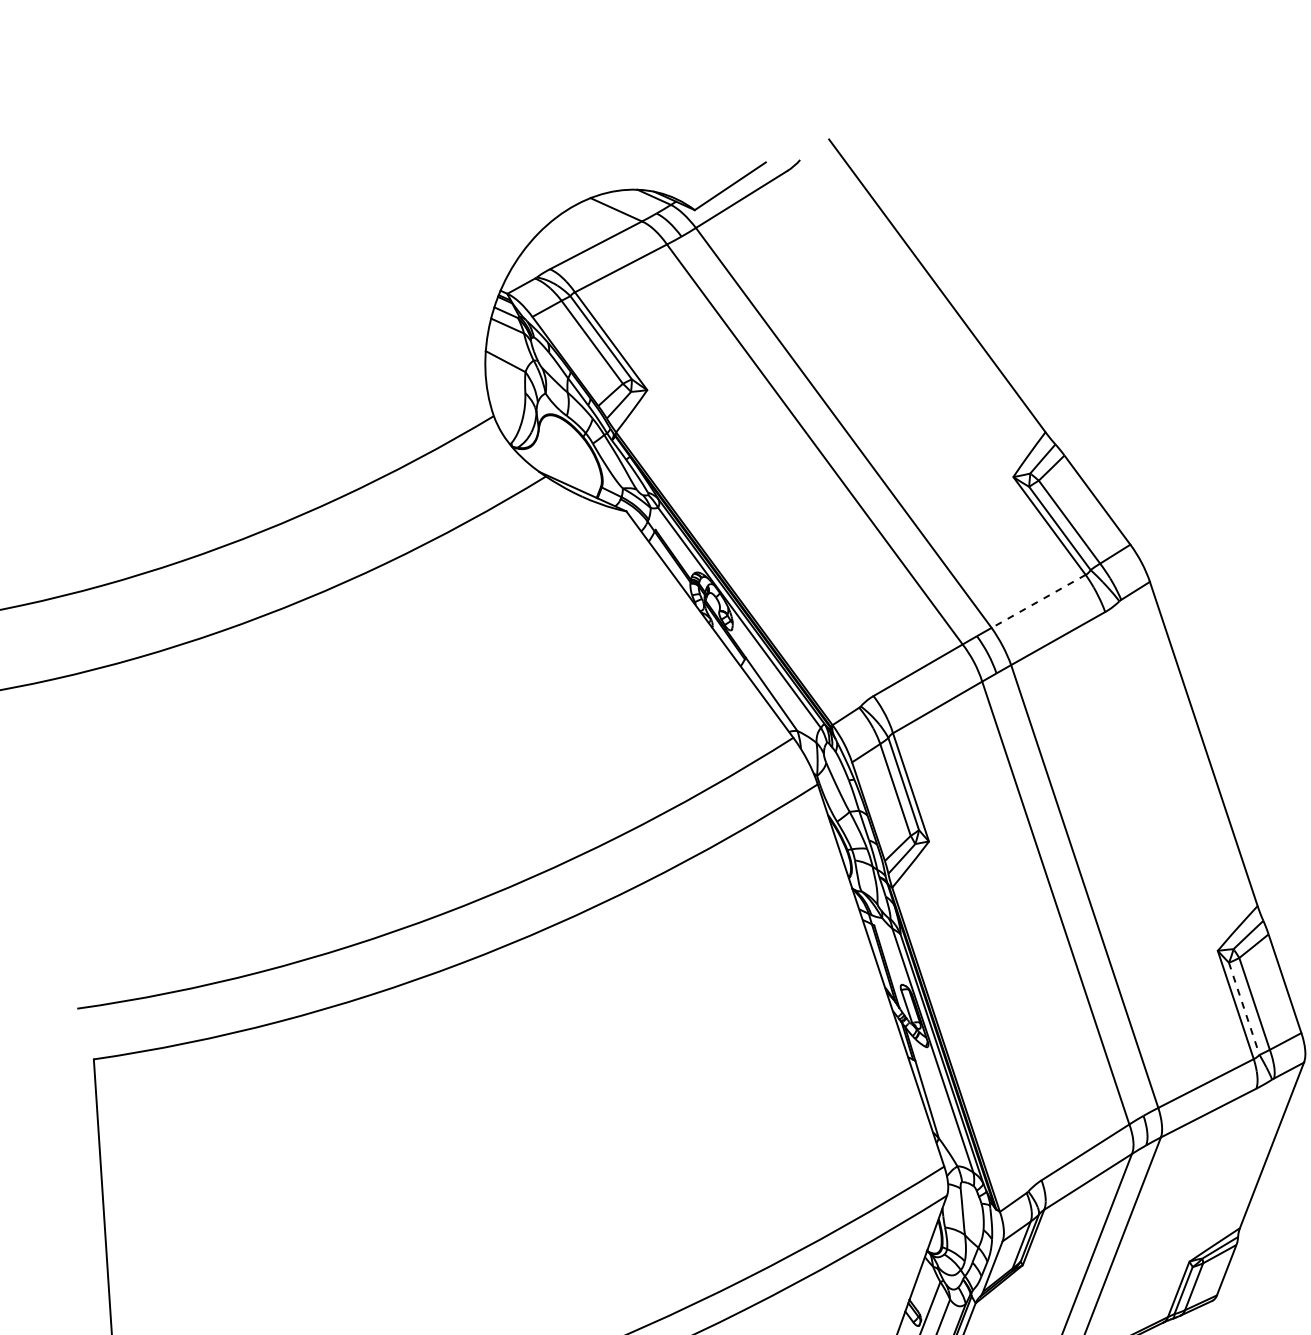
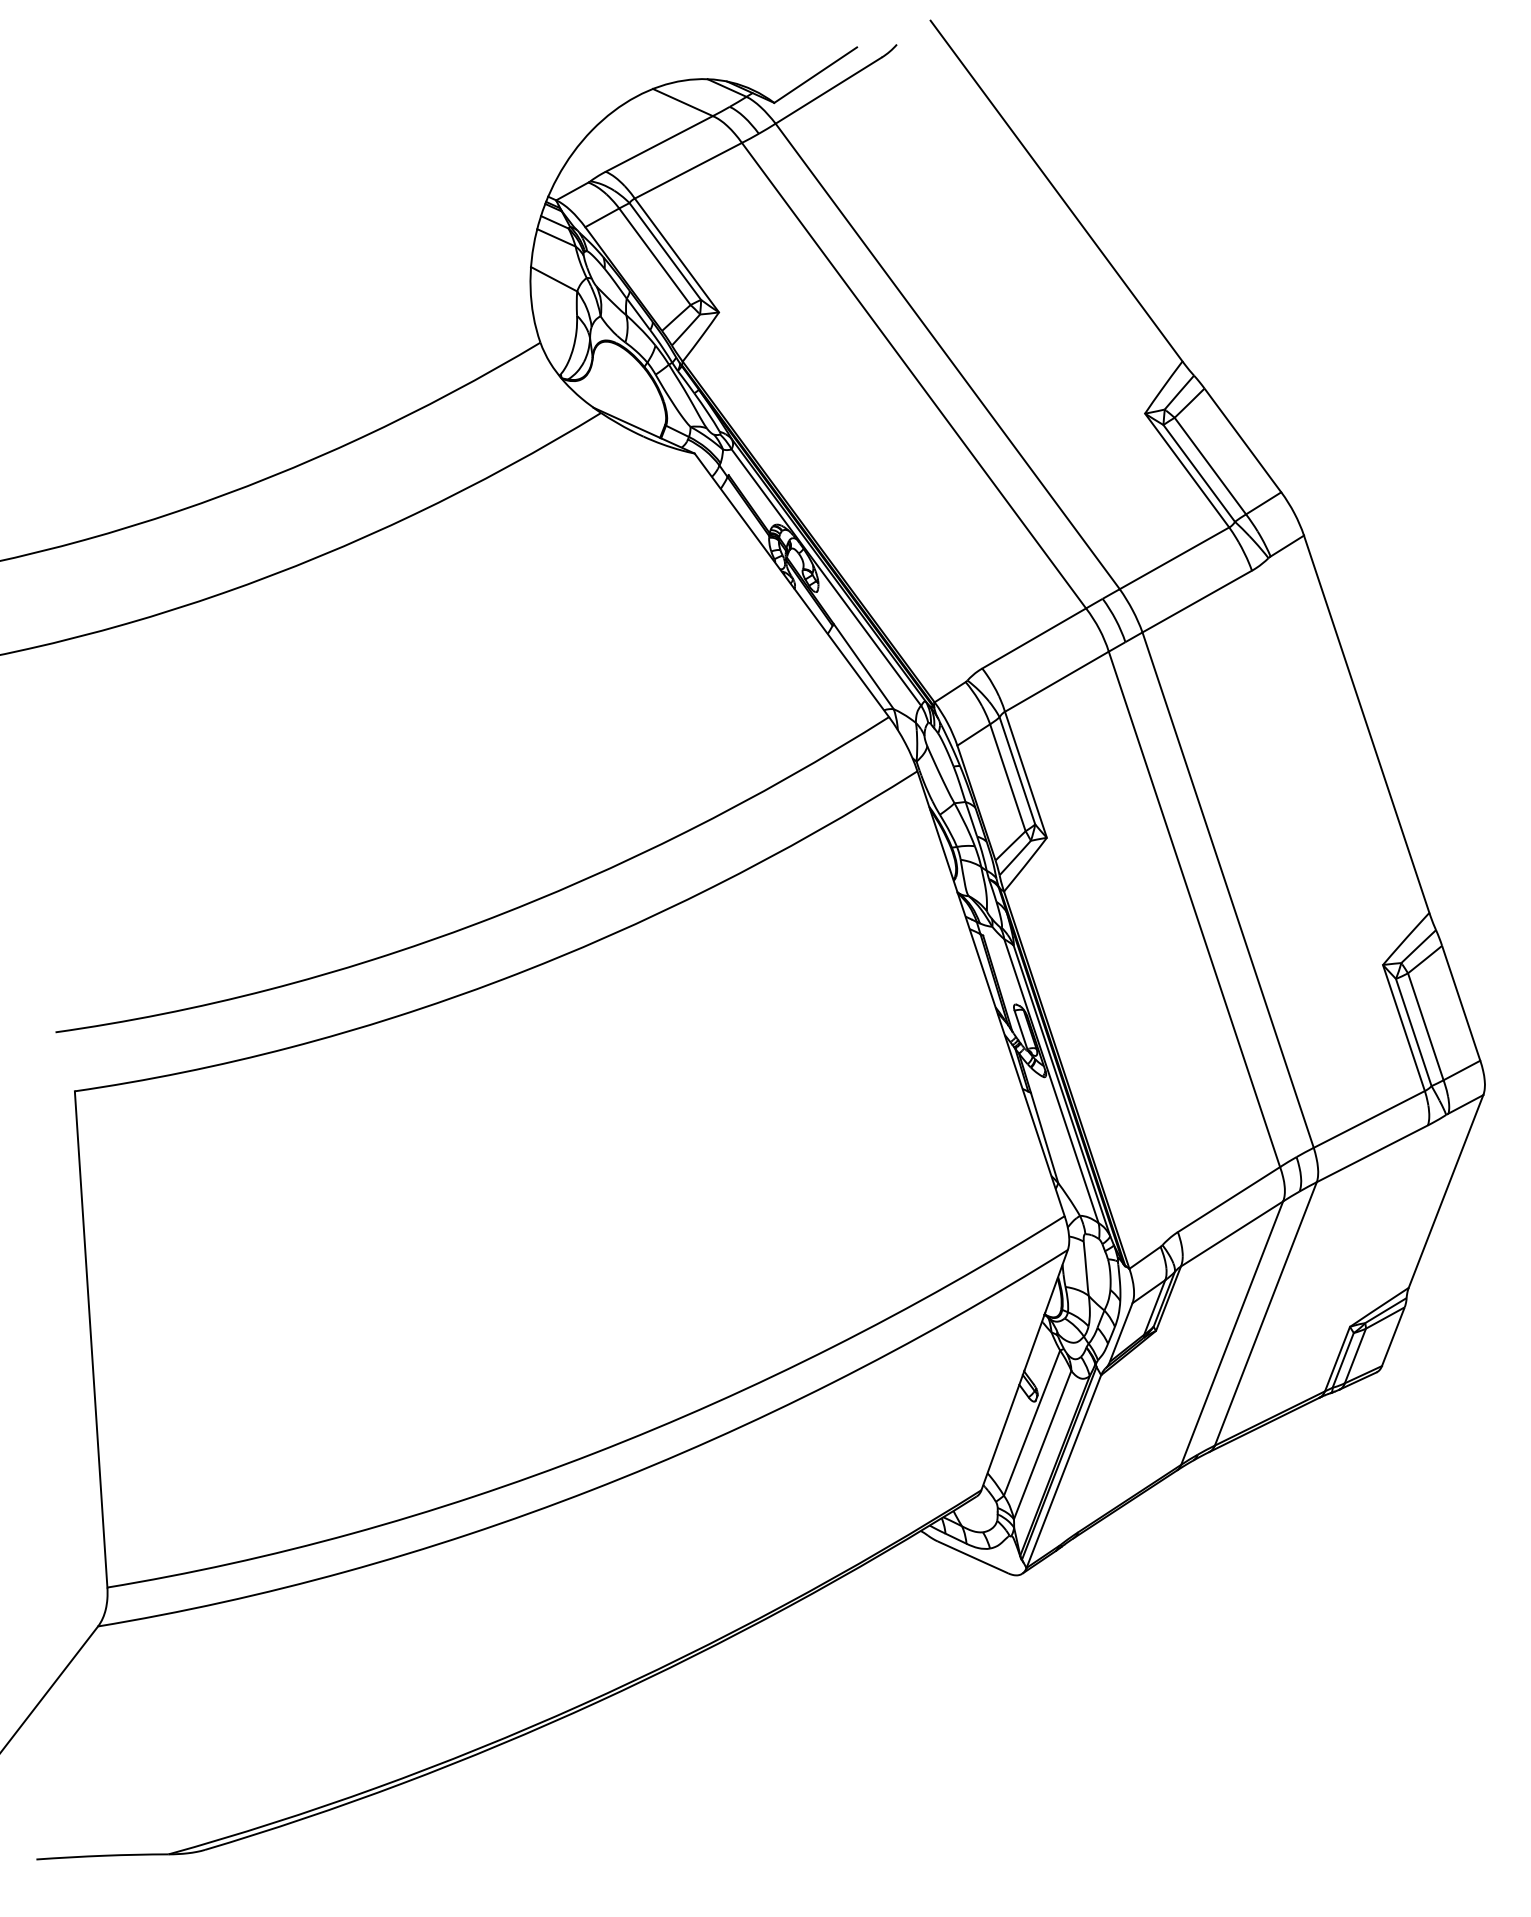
line: (1038, 601) -> (1174, 558), dashed -> solid
line: (1244, 1009) -> (1413, 1033), dashed -> solid

